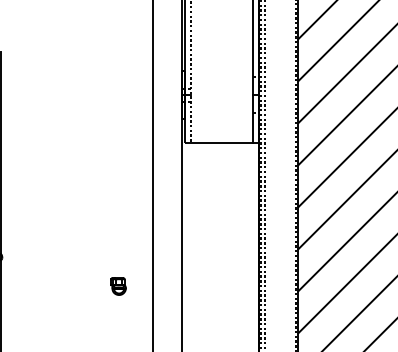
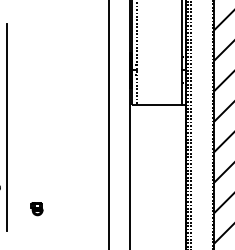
line: (12, 174) -> (7, 127), added
part: (118, 286) -> (37, 209), moved

